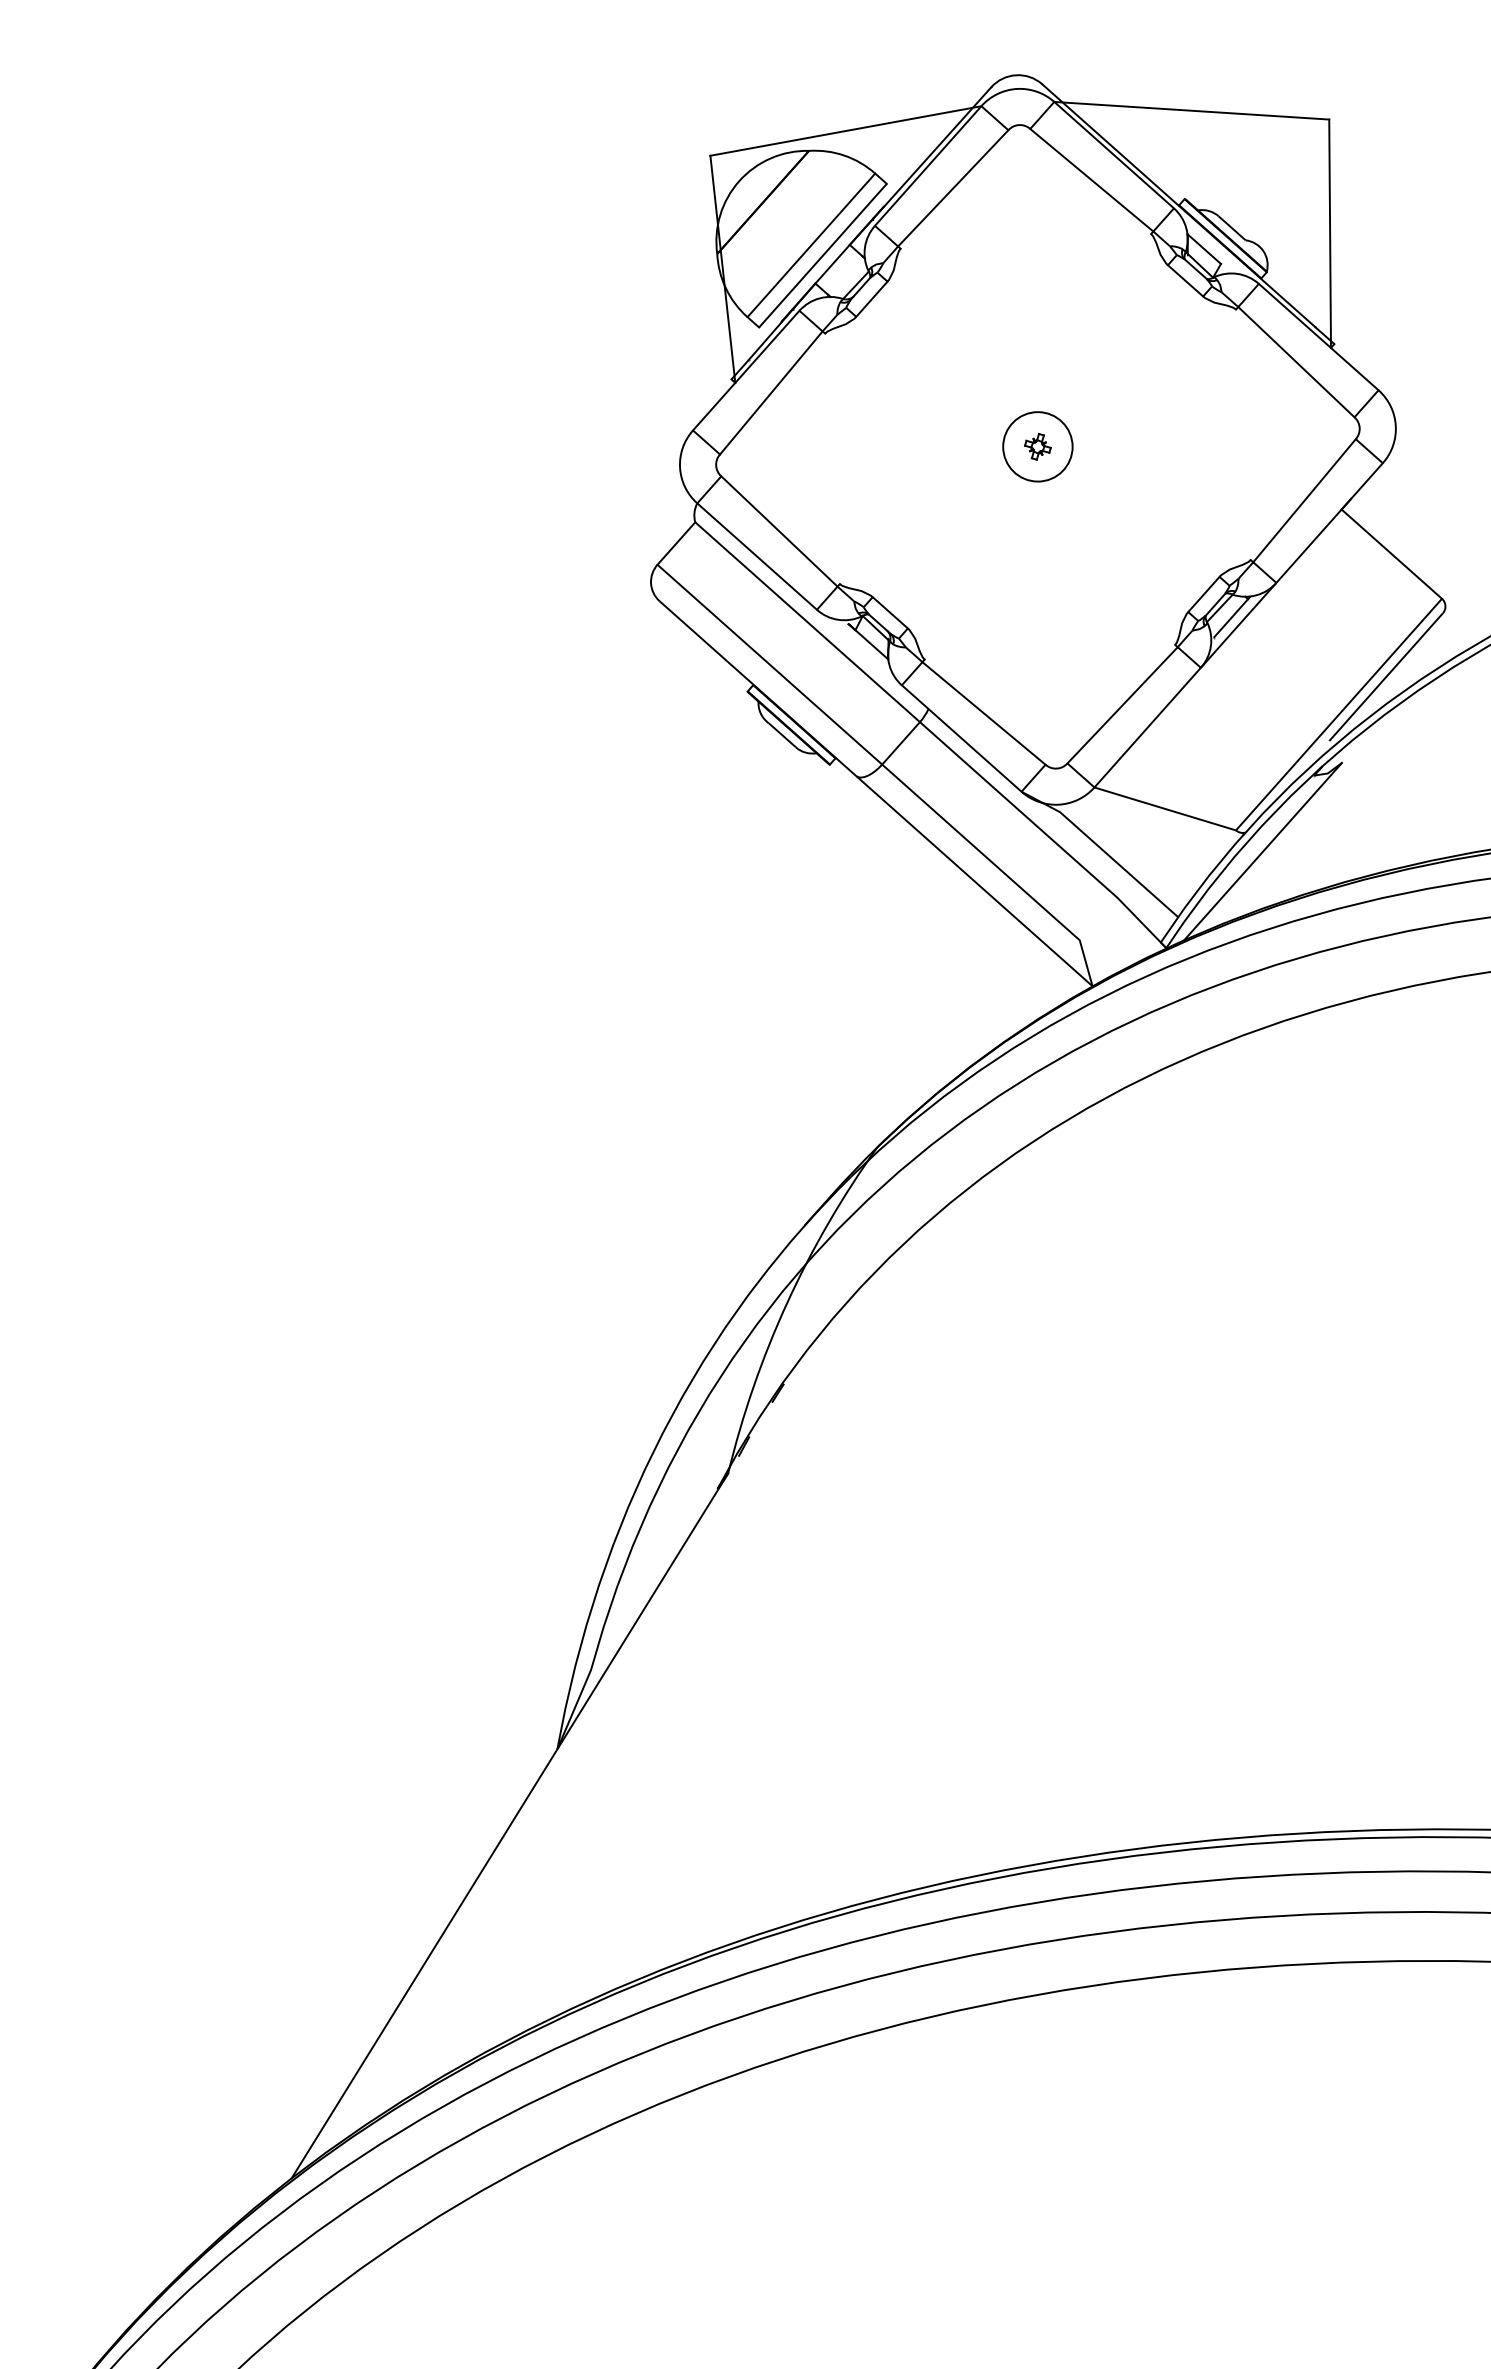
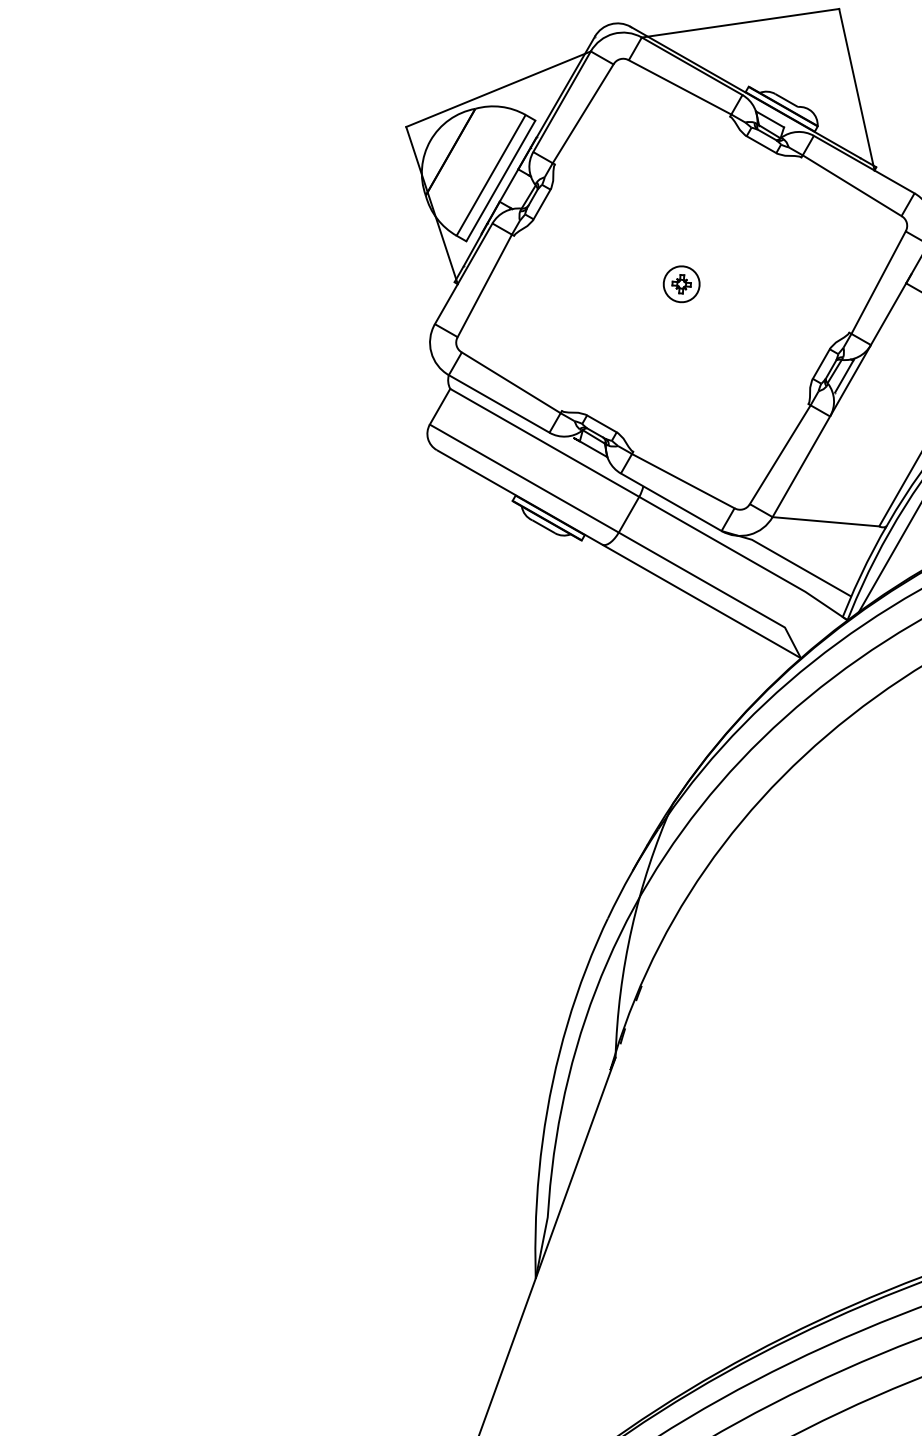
circle: (1037, 446) -> (681, 284), size x0.71

